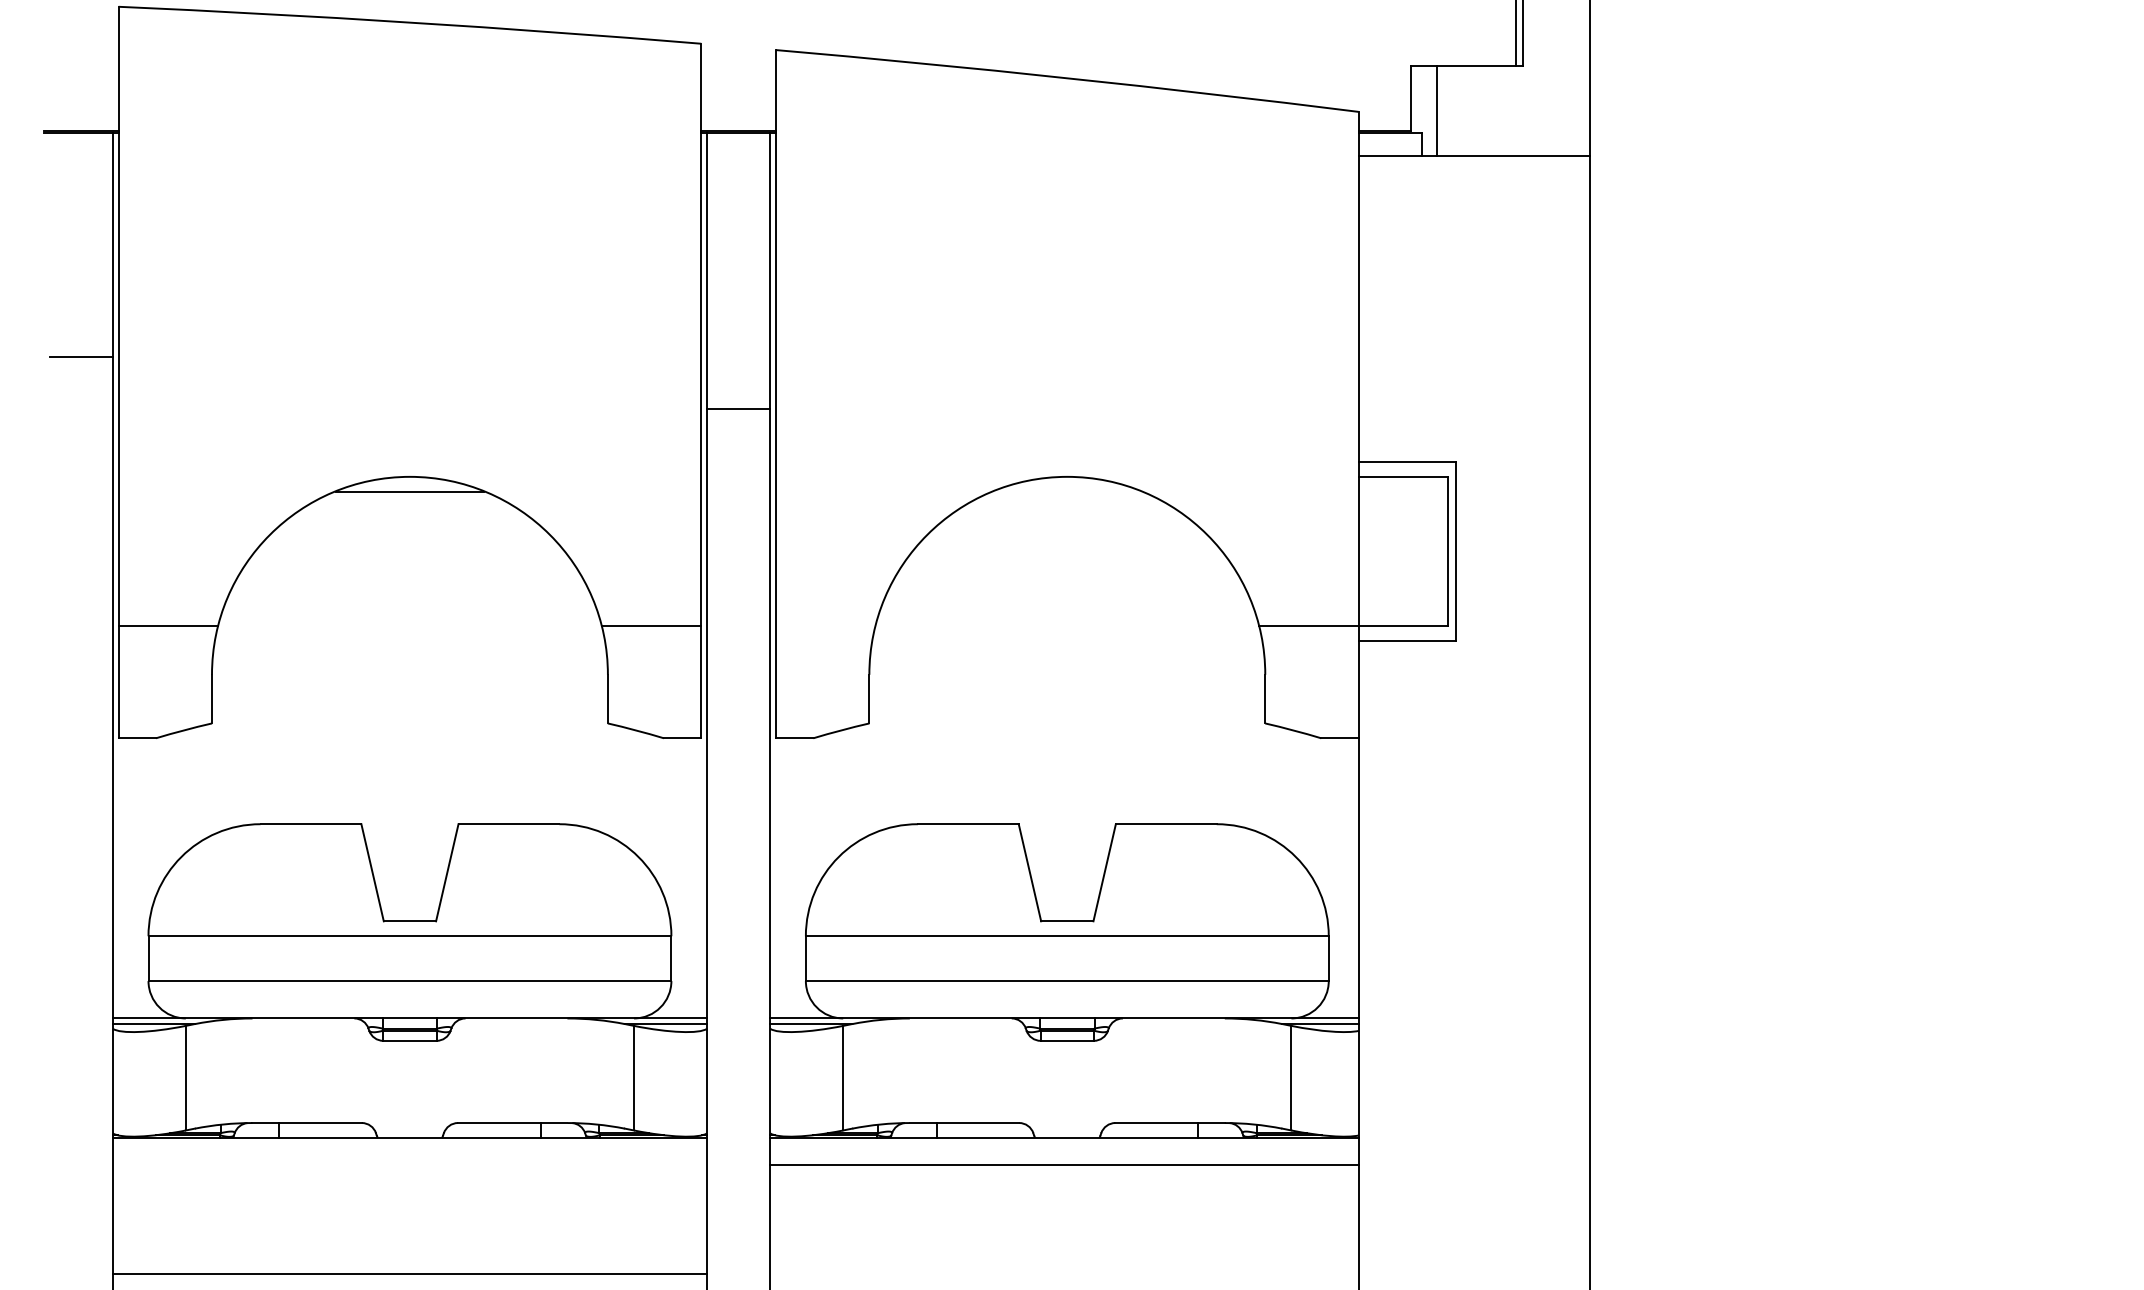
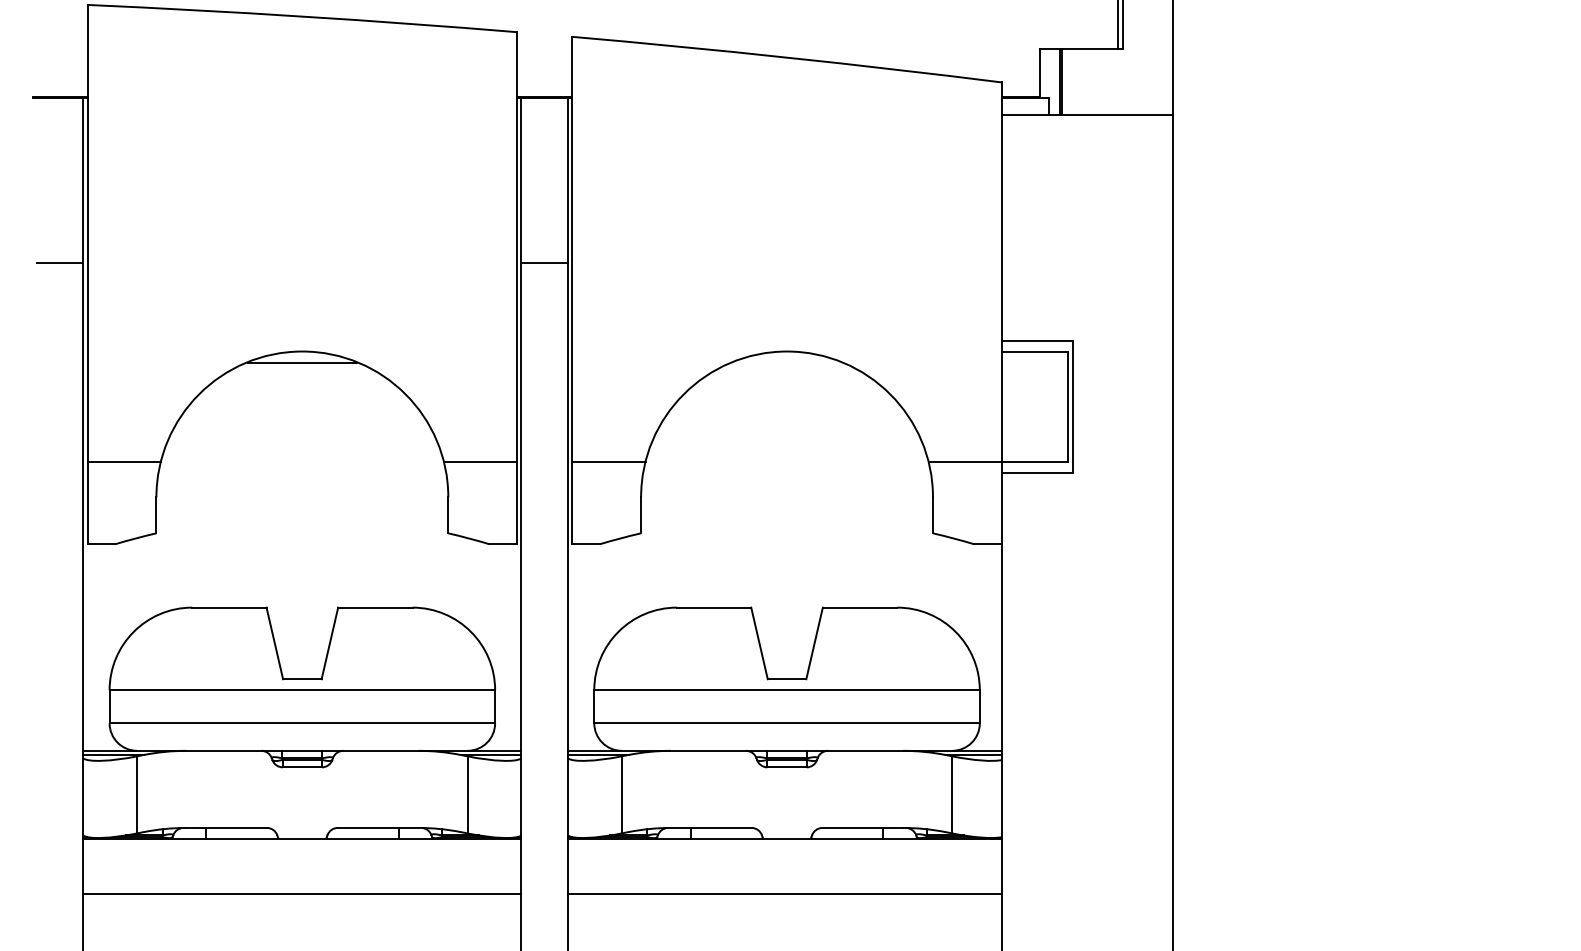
line: (1440, 110) -> (1062, 81), added
line: (738, 409) -> (544, 263), moved
line: (825, 626) -> (608, 461), added
line: (1064, 1164) -> (784, 893), moved
line: (409, 1273) -> (302, 893), moved

